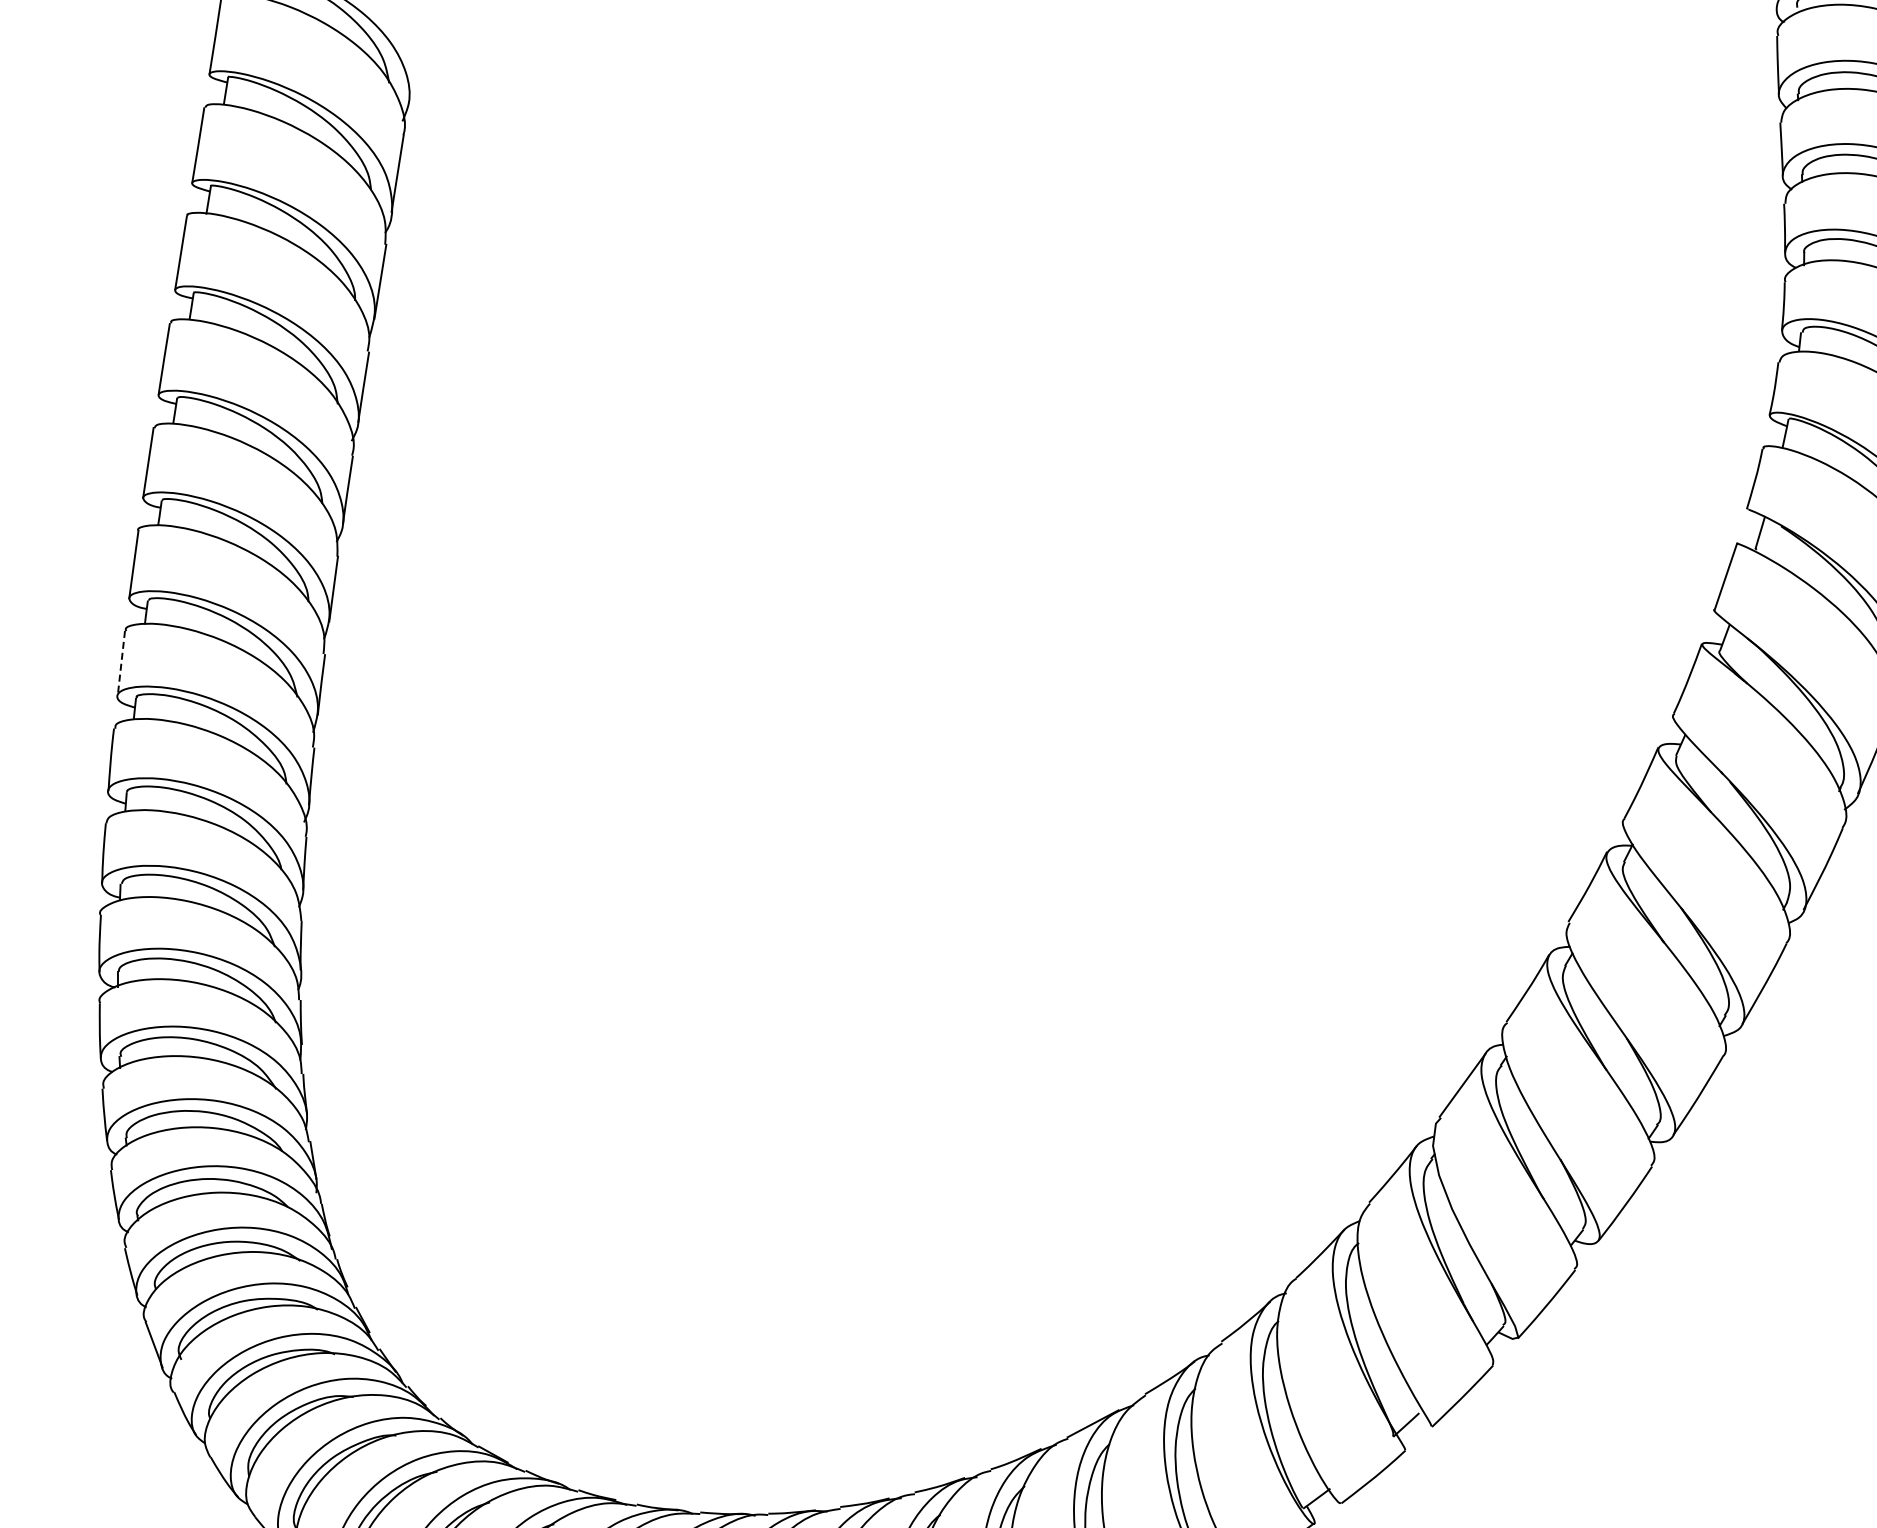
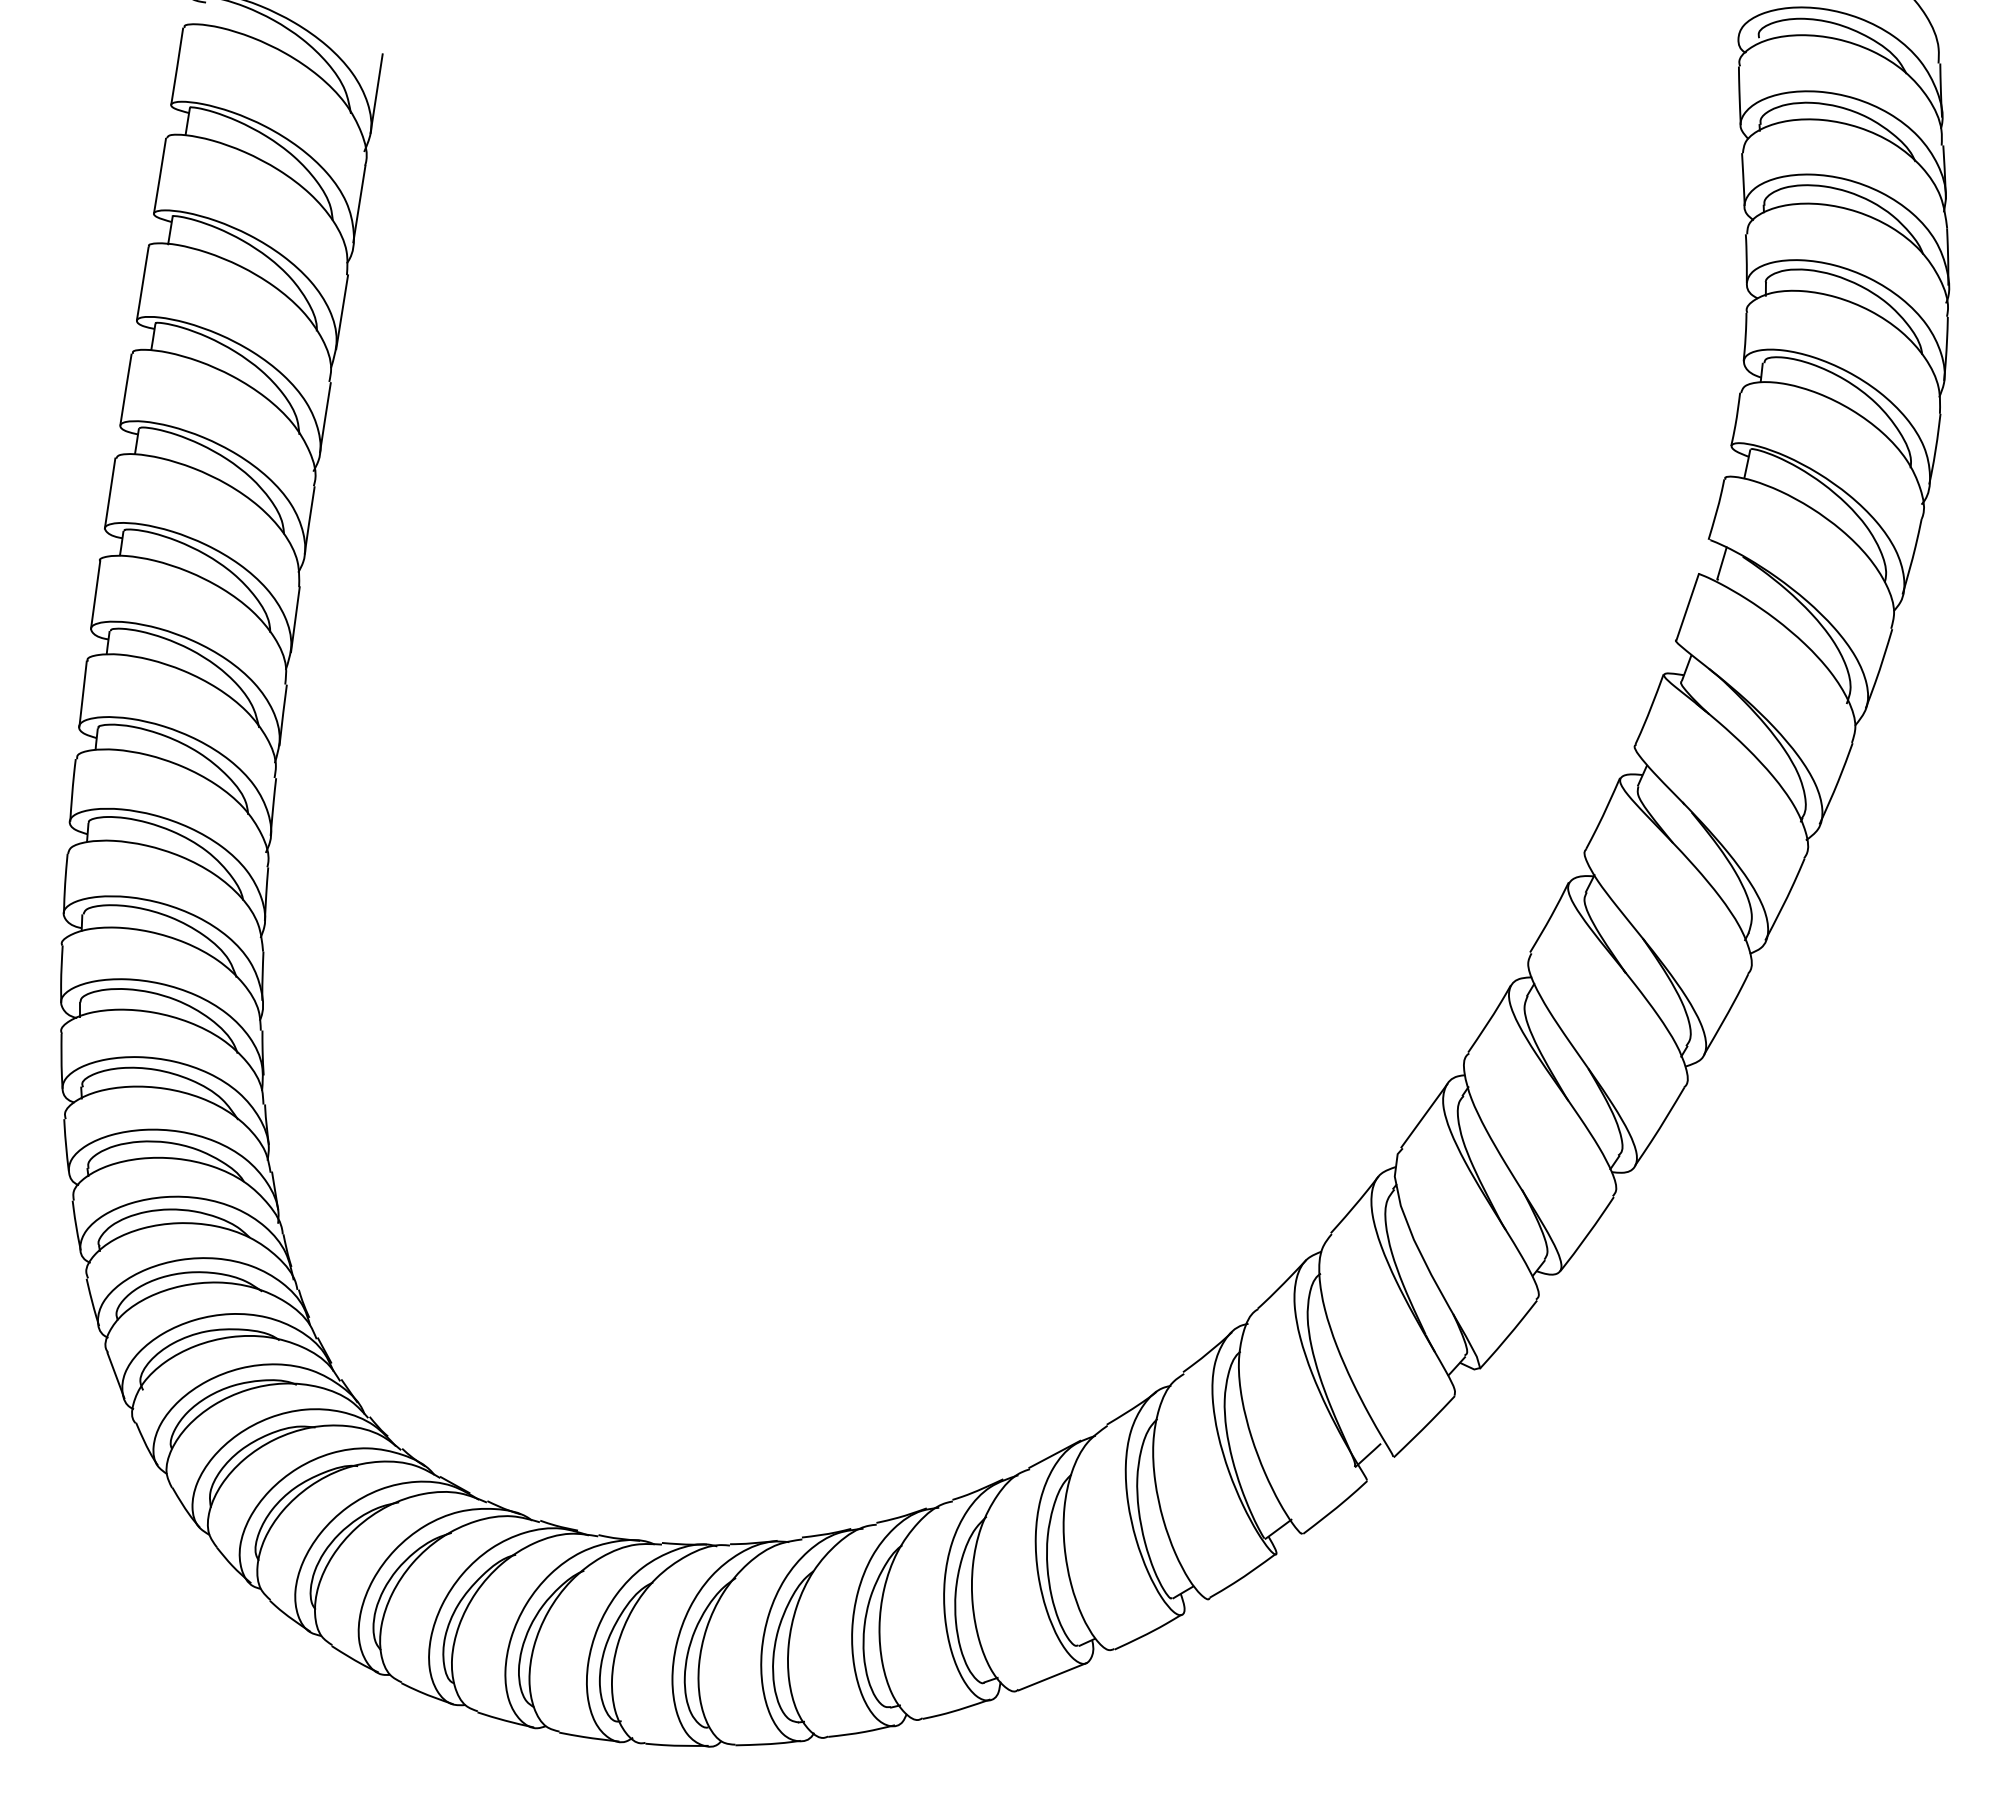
line: (414, 62) -> (376, 93), added
line: (121, 663) -> (83, 694), dashed -> solid

